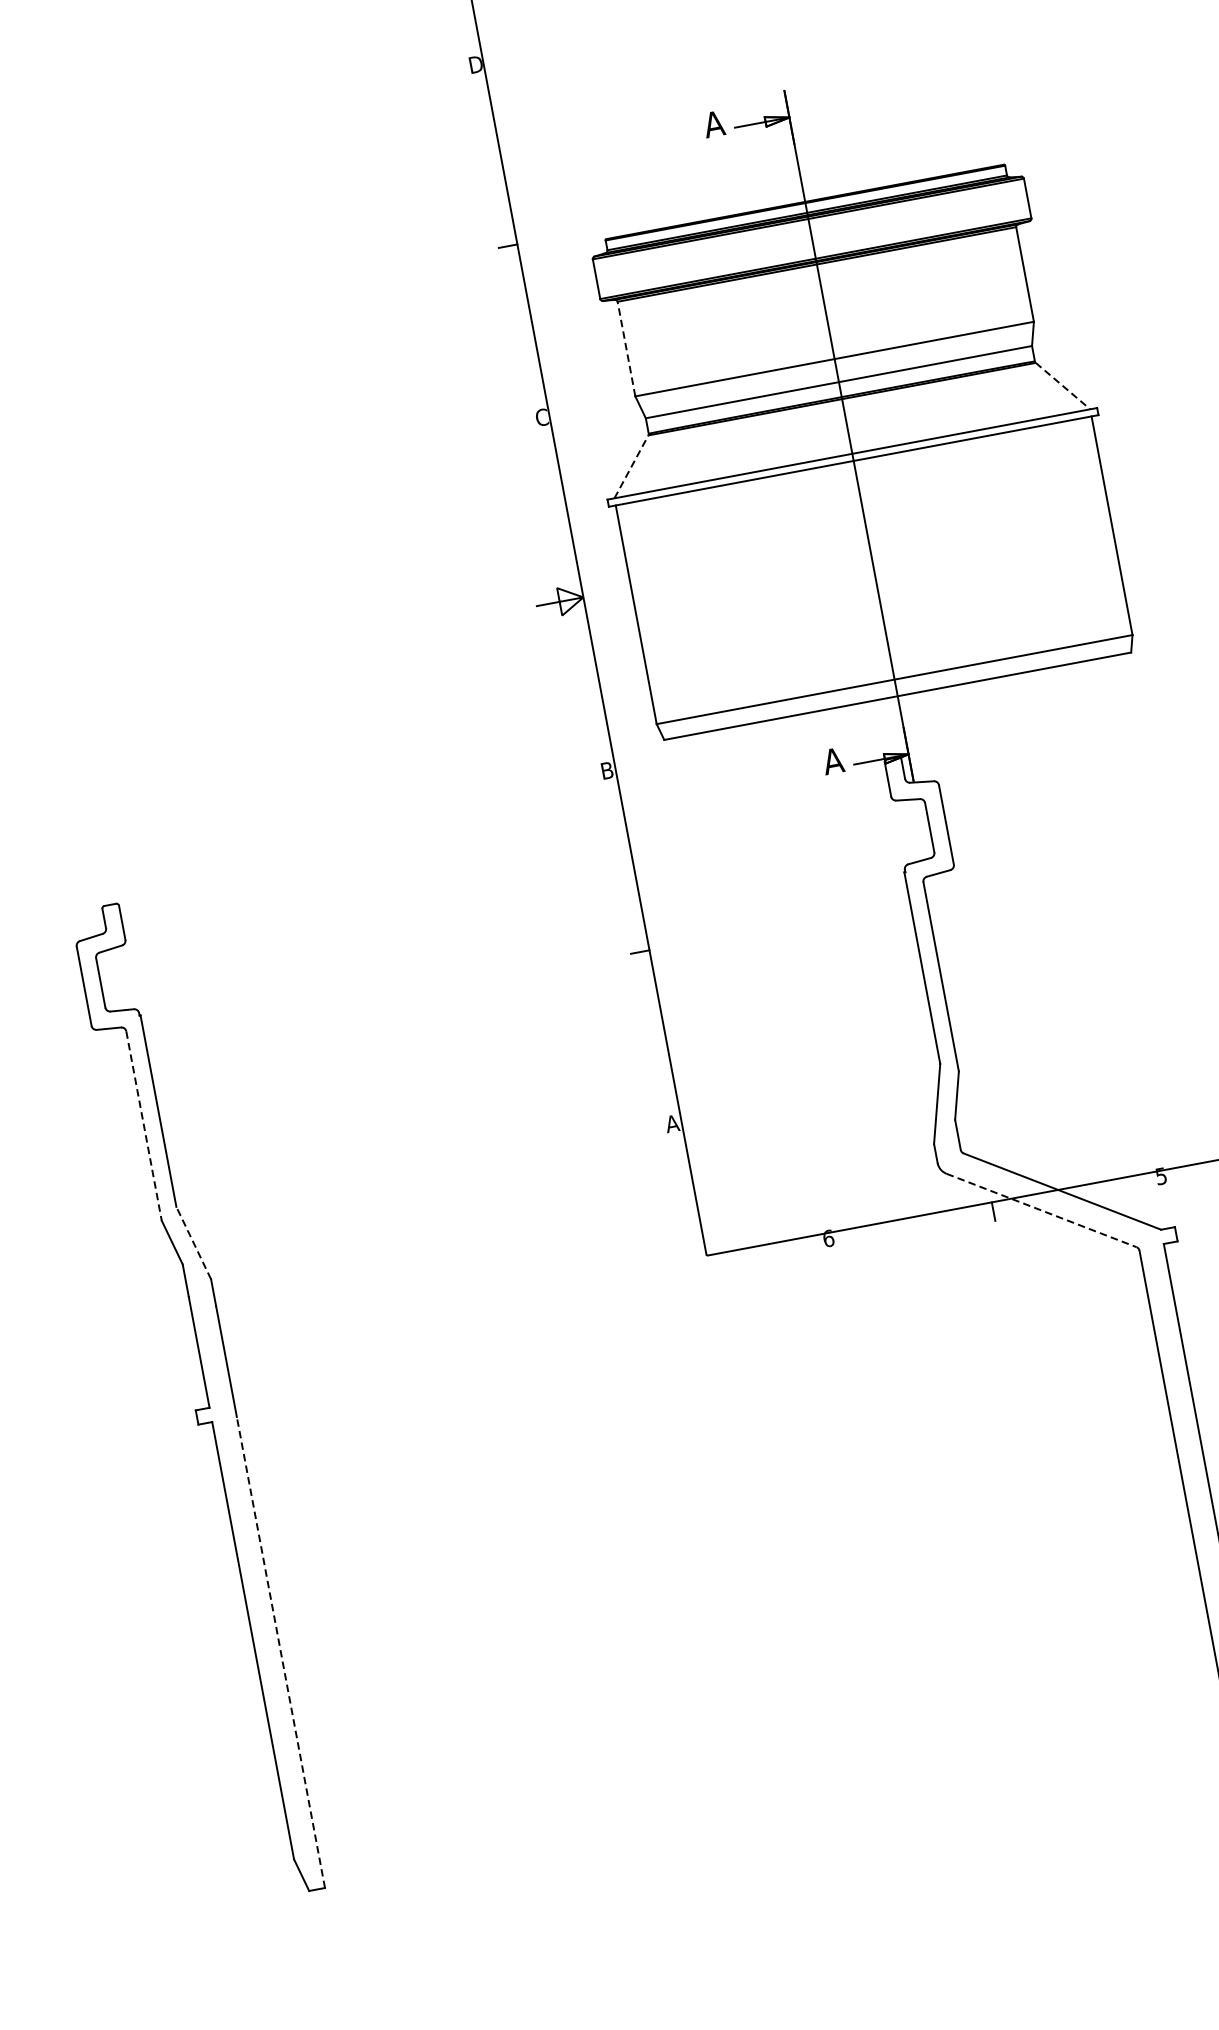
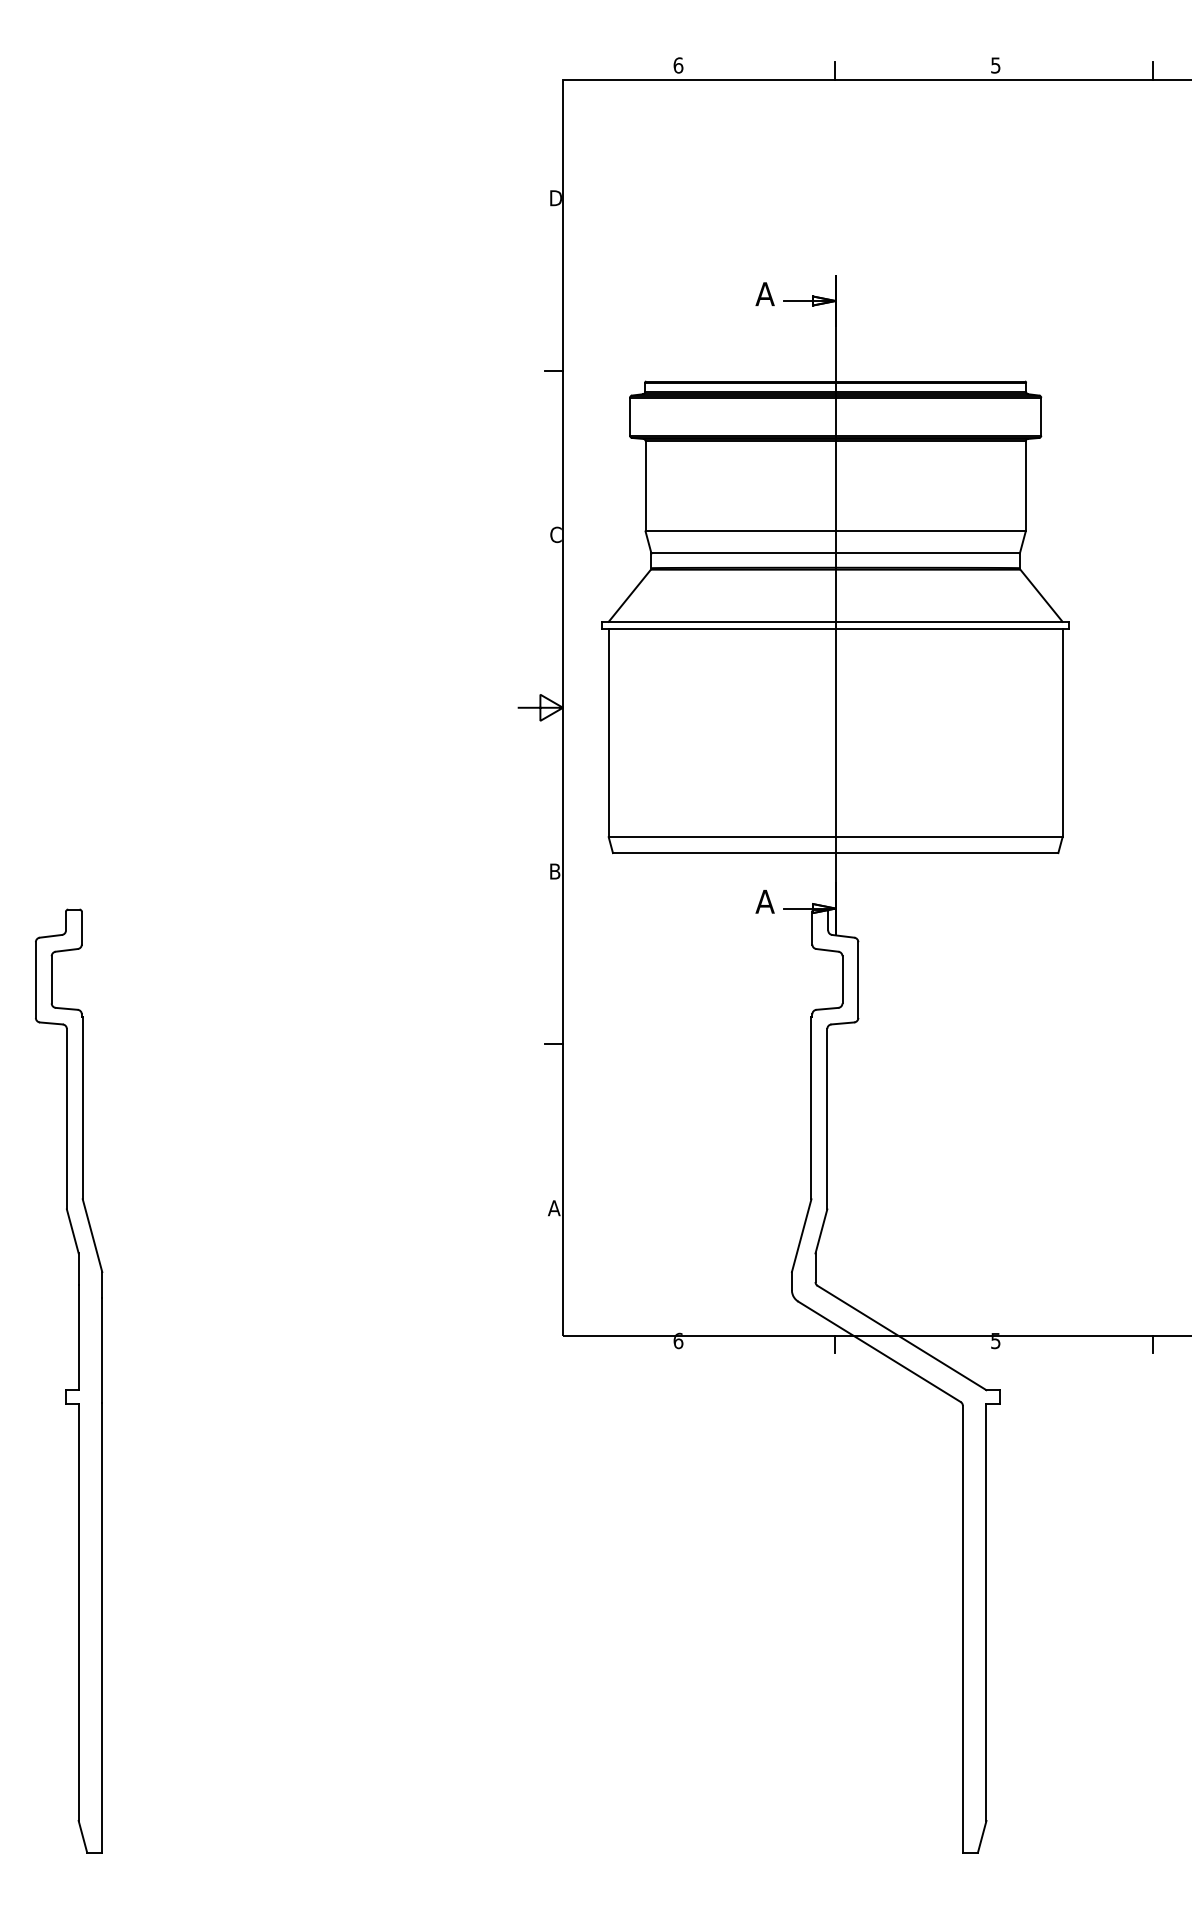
line: (626, 348) -> (645, 485), dashed -> solid
line: (1062, 385) -> (1041, 595), dashed -> solid
line: (631, 466) -> (629, 595), dashed -> solid
line: (143, 1126) -> (66, 1119), dashed -> solid
line: (1041, 1211) -> (879, 1352), dashed -> solid
line: (193, 1242) -> (92, 1235), dashed -> solid
line: (281, 1652) -> (102, 1628), dashed -> solid

